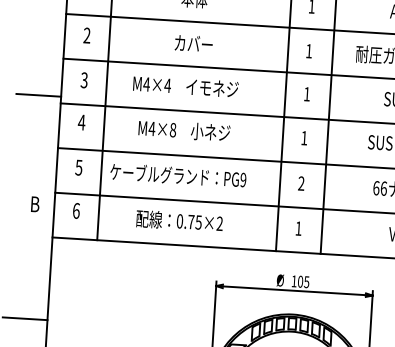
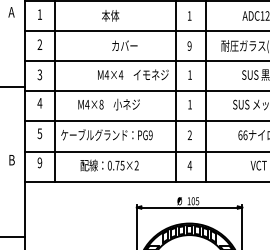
text: (193, 43) -> (124, 45), moved
text: (309, 50) -> (189, 45), 1 -> 9
text: (186, 86) -> (133, 74), moved
text: (75, 210) -> (39, 162), 6 -> 9
text: (298, 228) -> (189, 165), 1 -> 4

